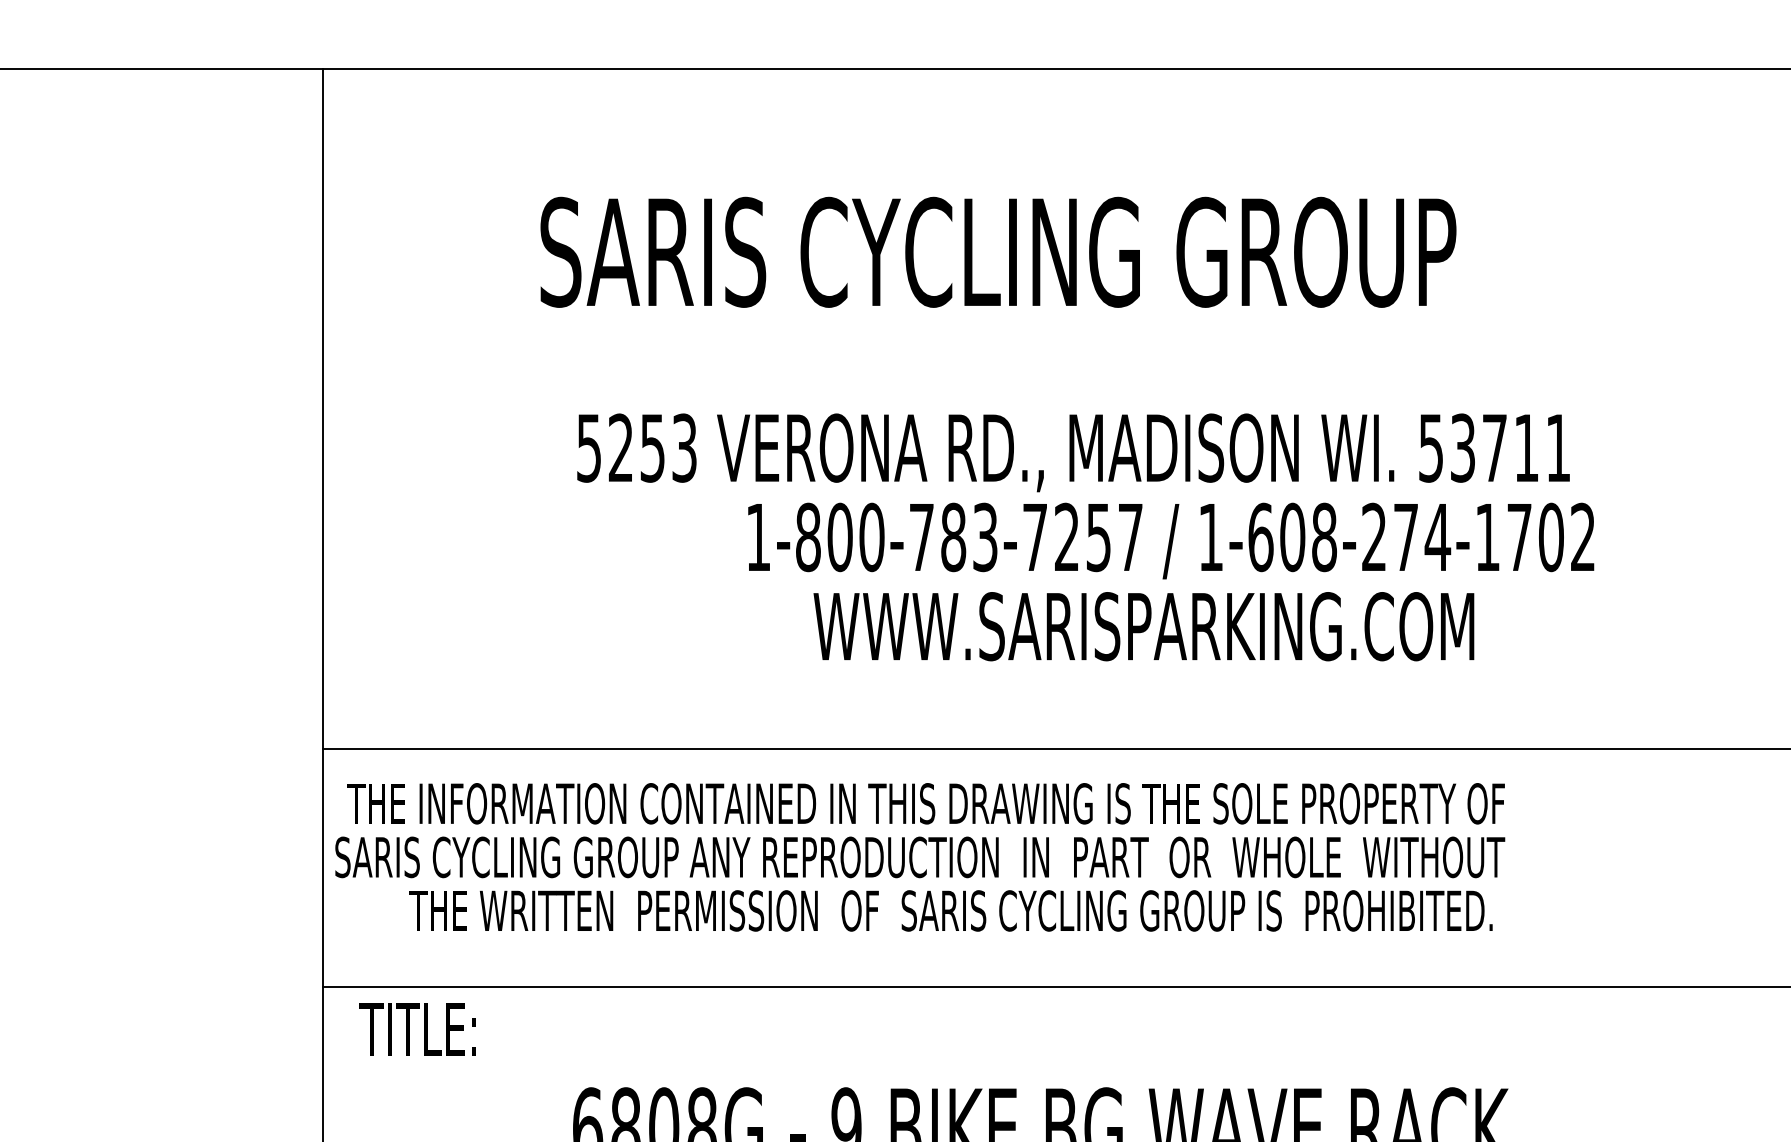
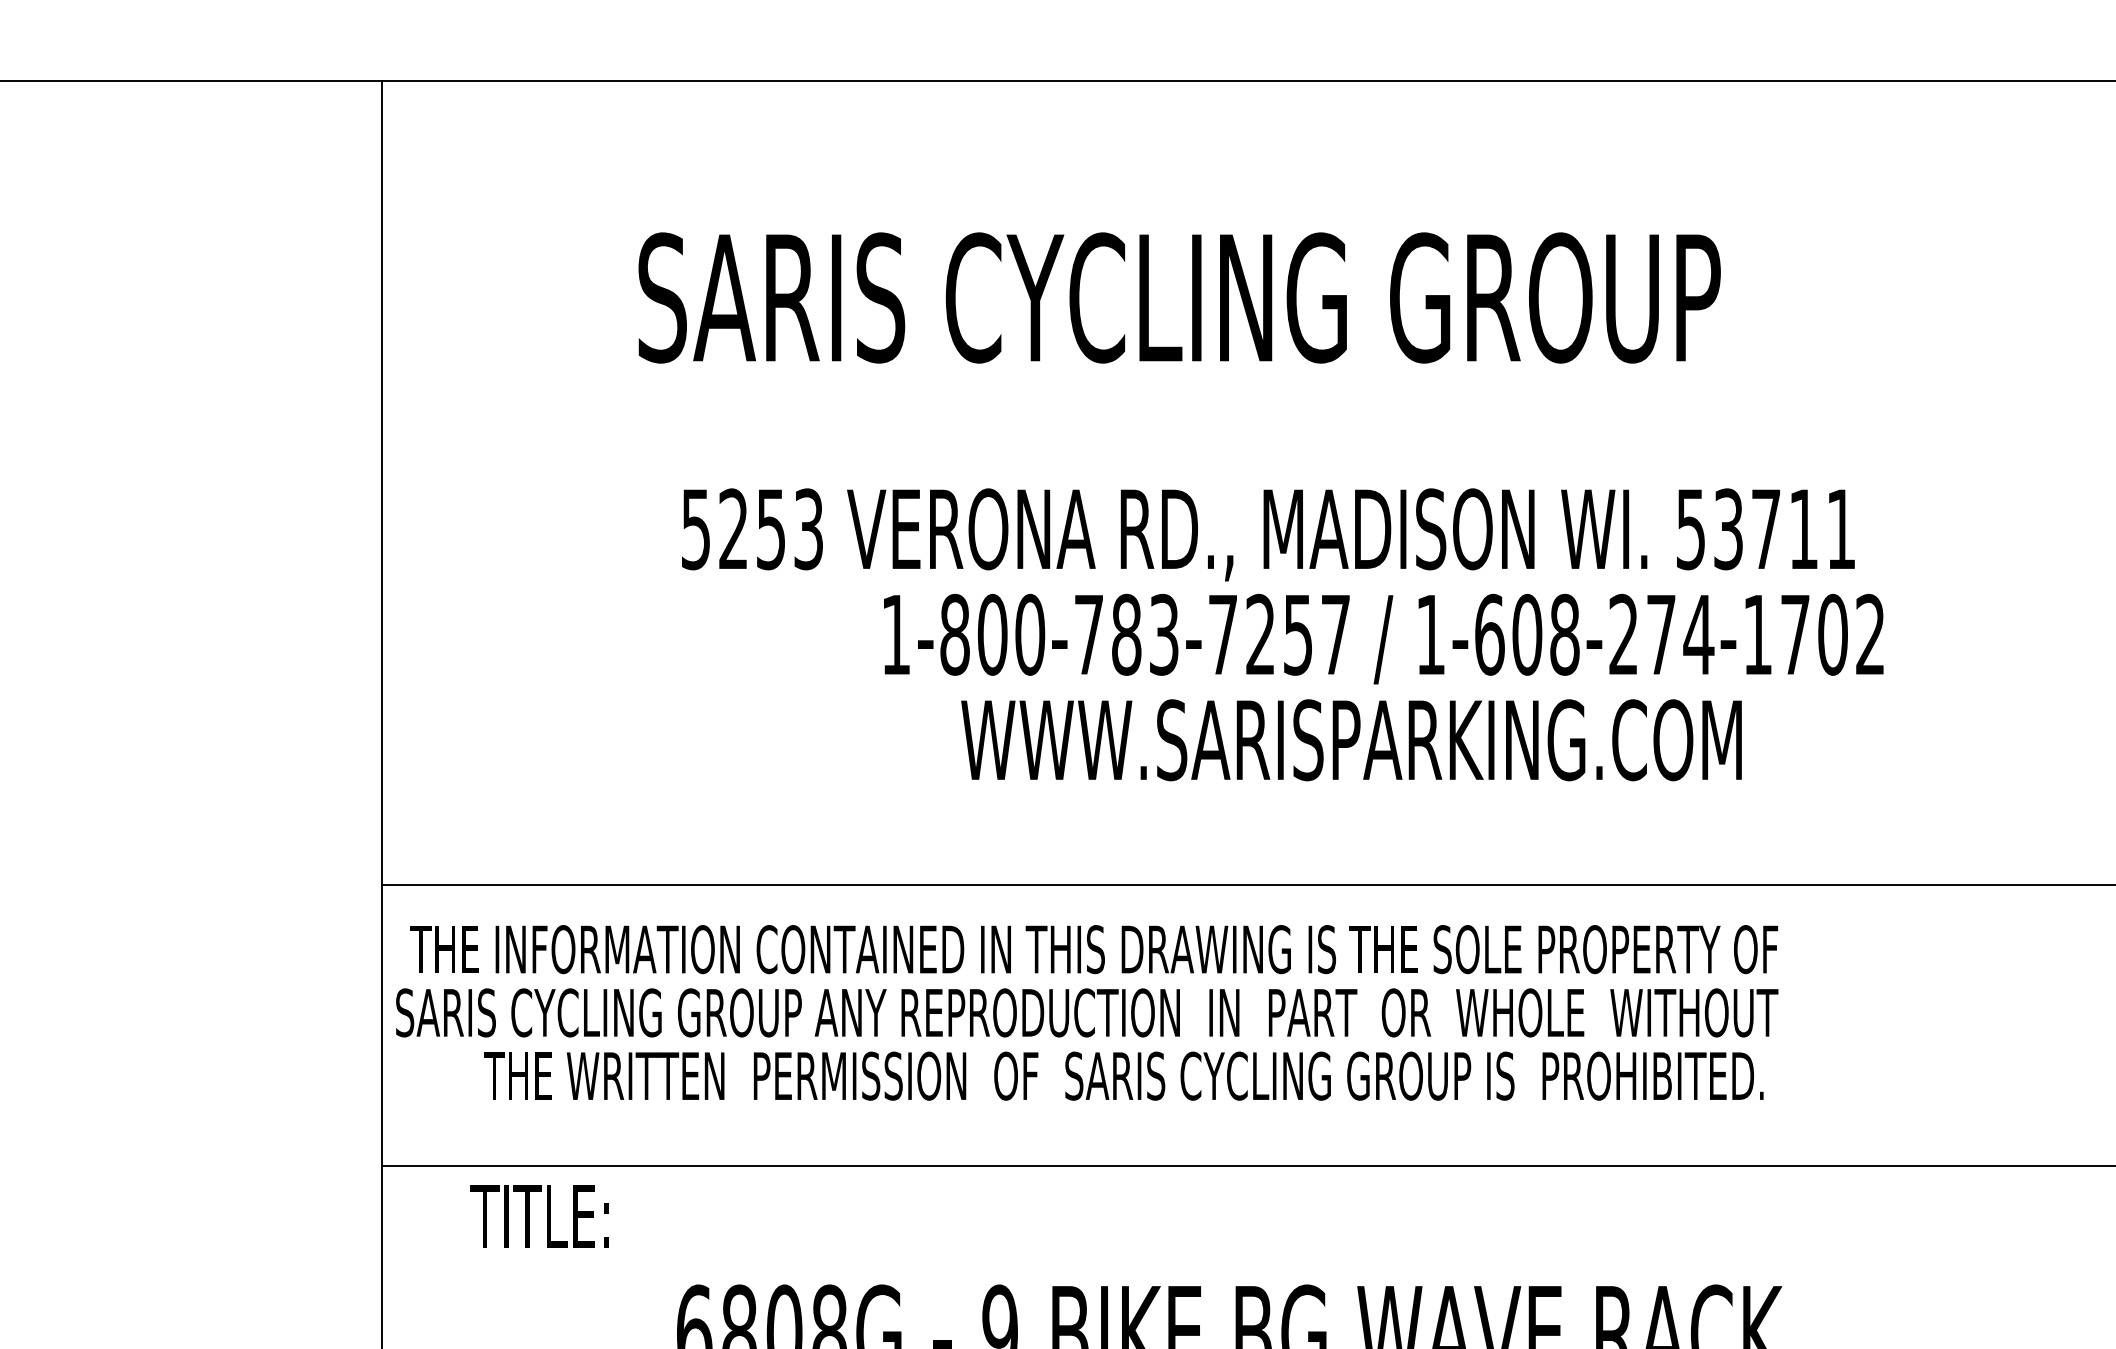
text: (417, 1029) -> (539, 1216), moved

